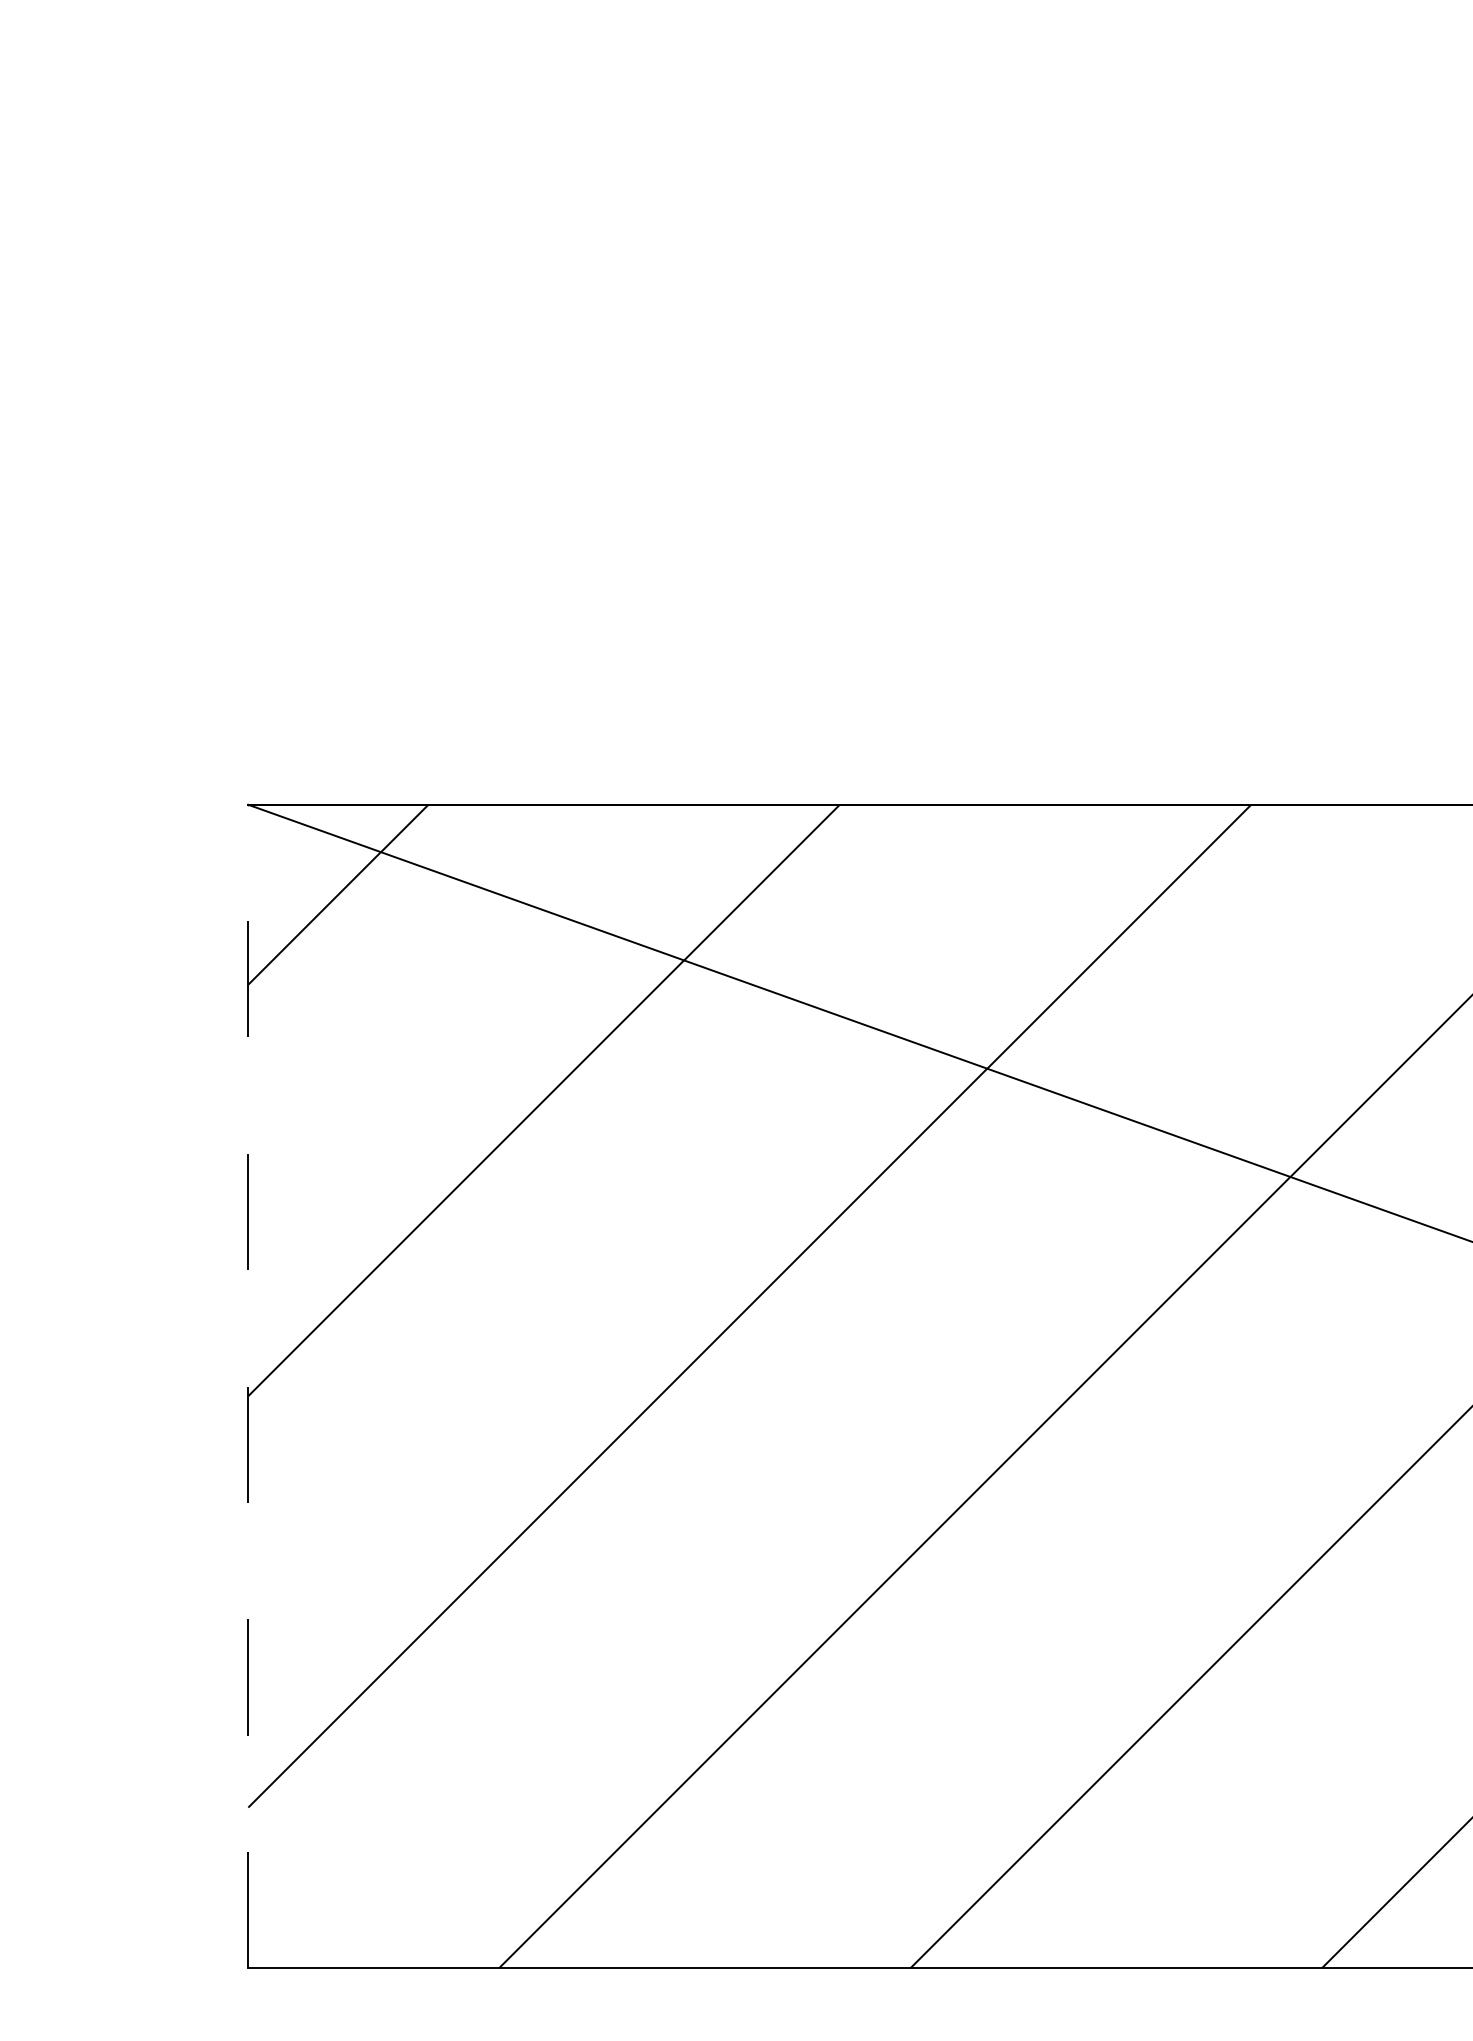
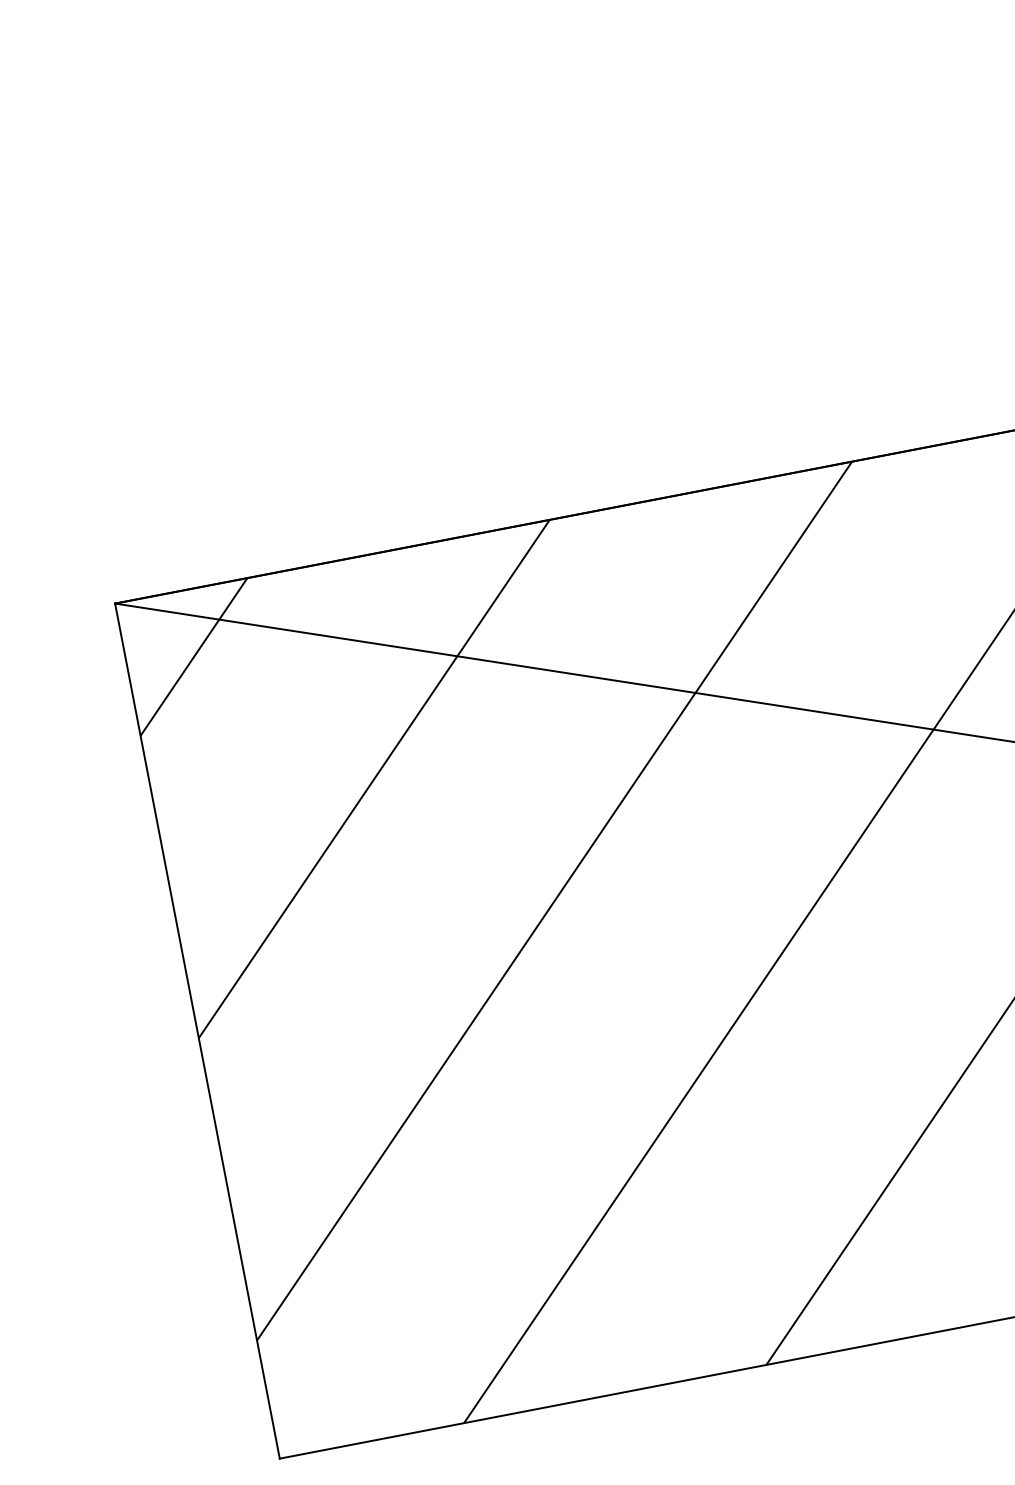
line: (248, 1386) -> (197, 1031), dashed -> solid

